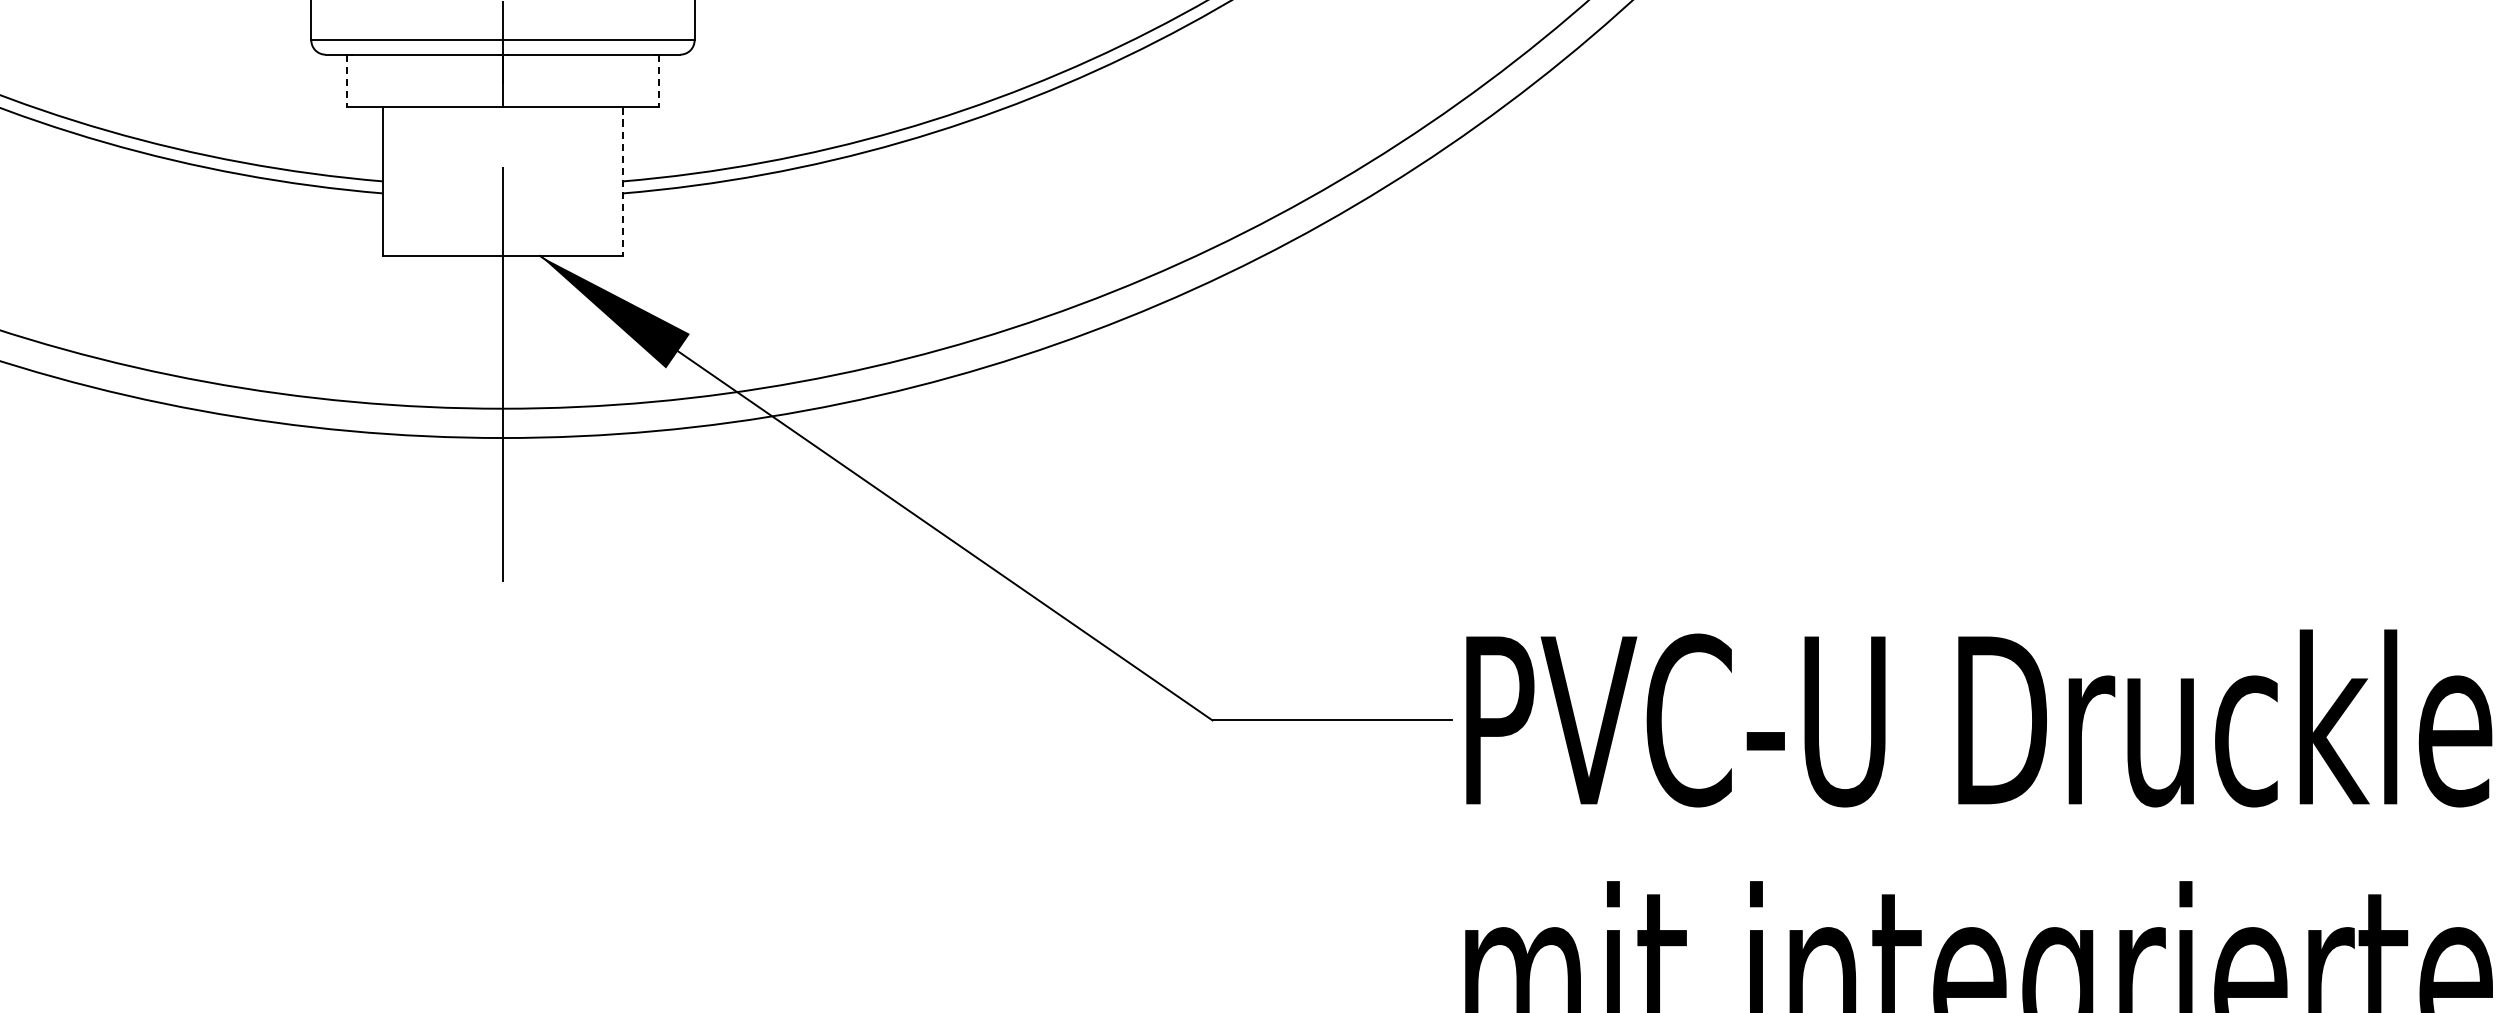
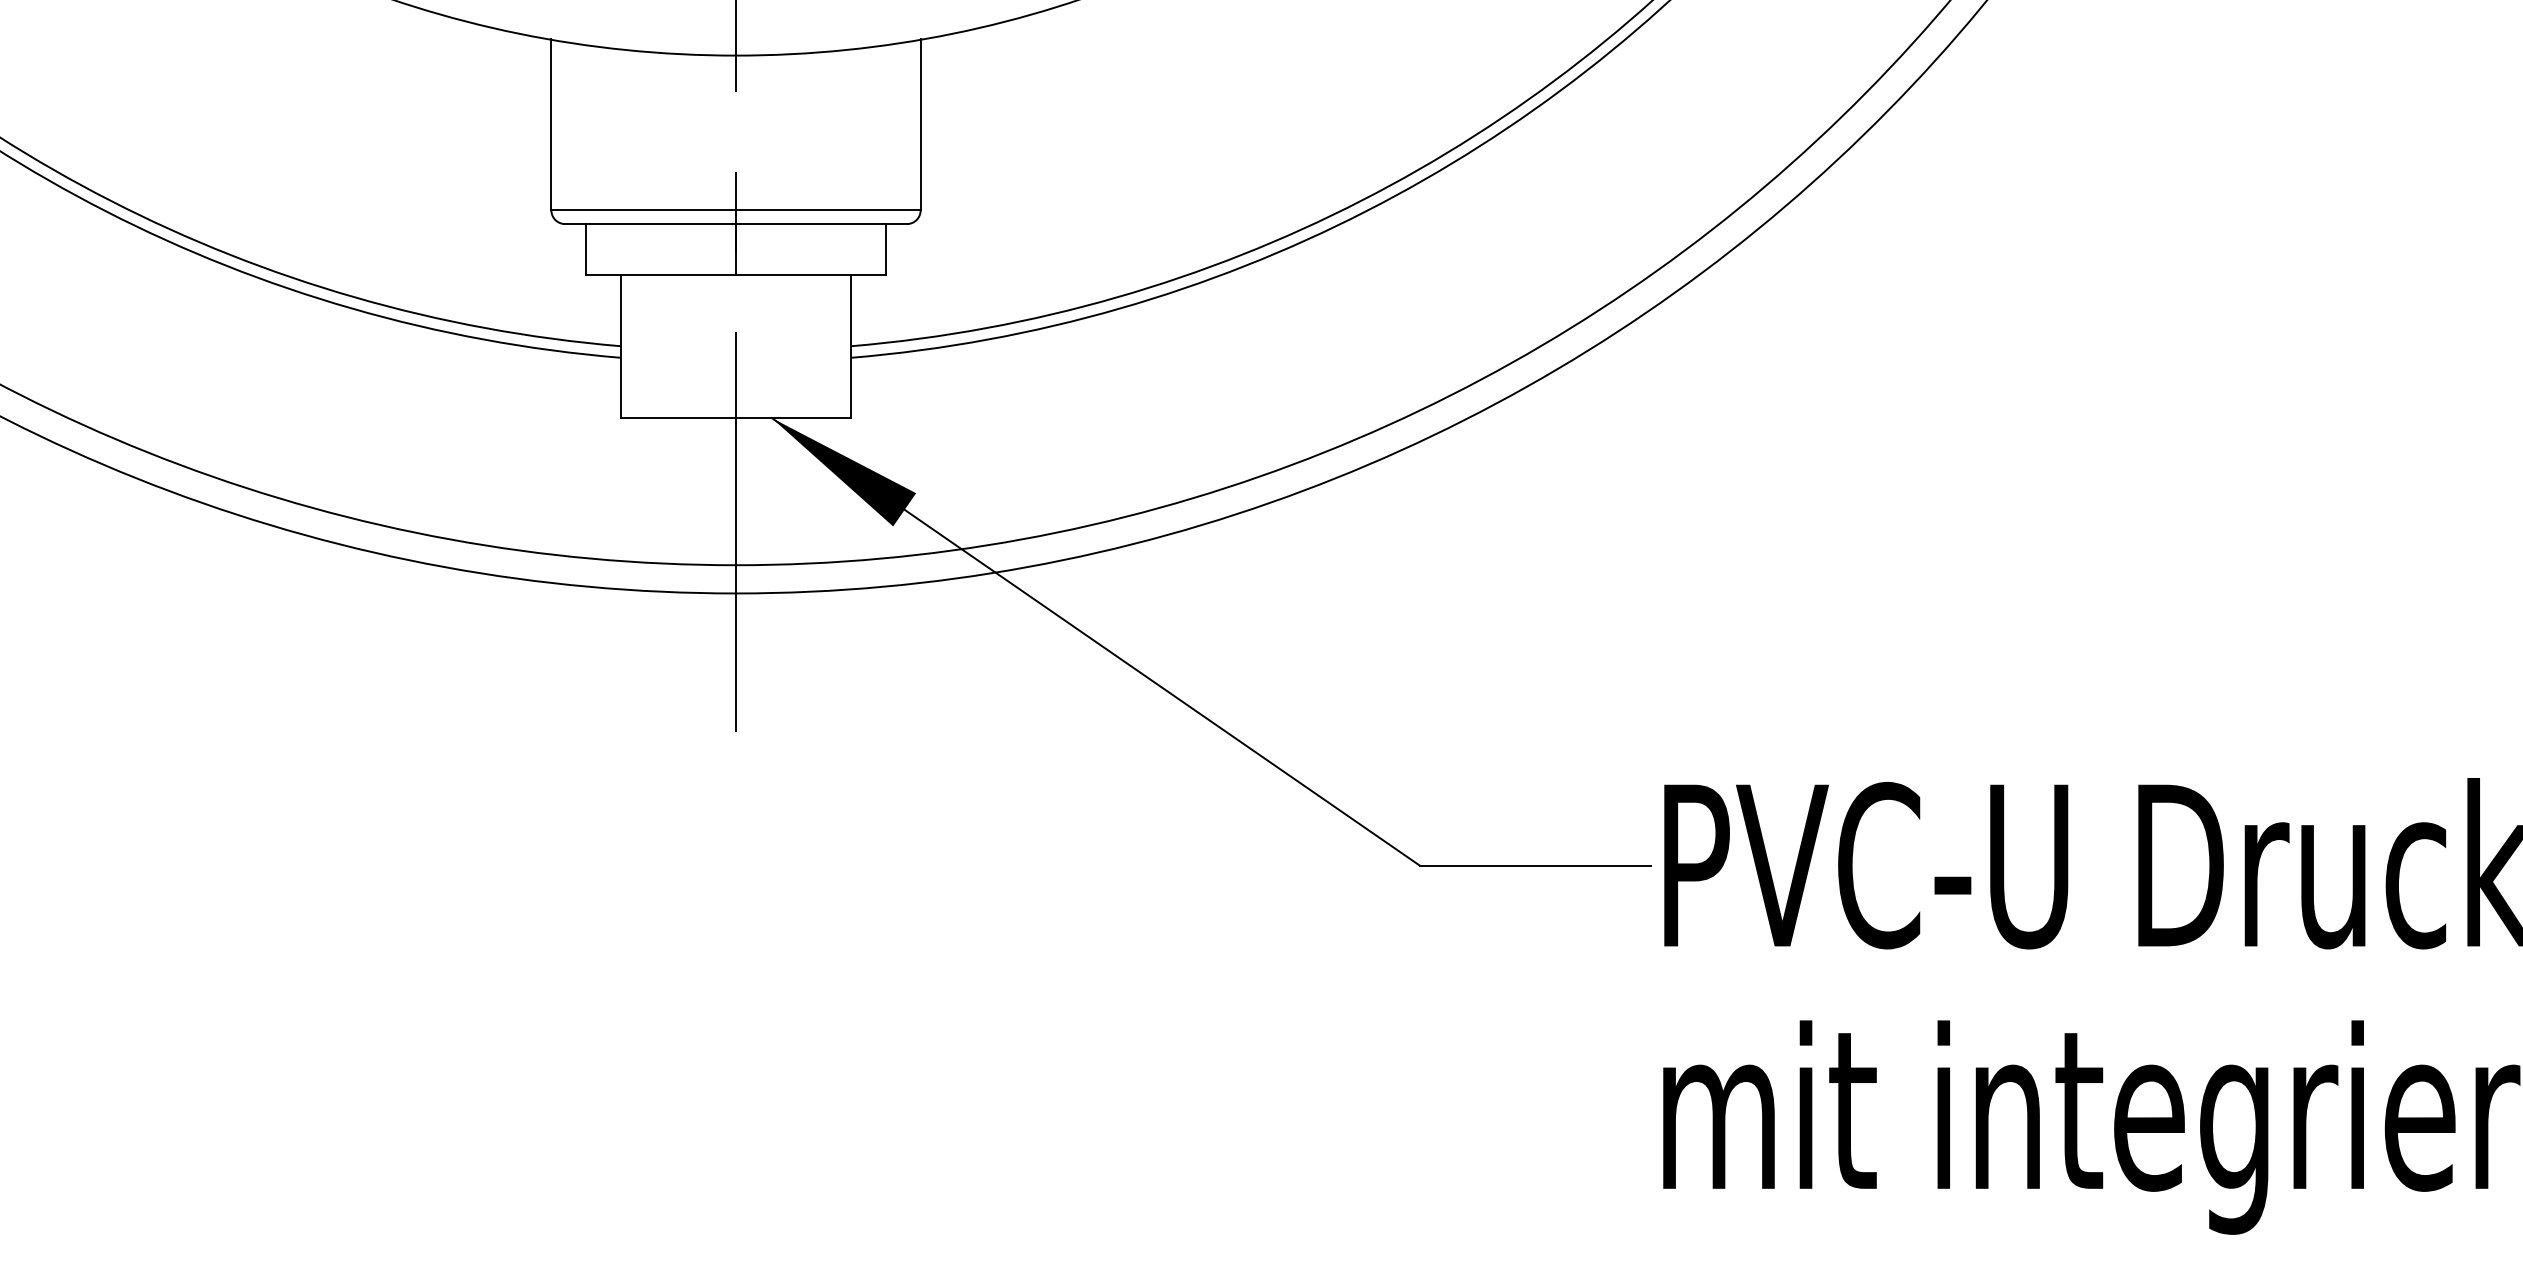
line: (347, 81) -> (586, 249), dashed -> solid
line: (658, 81) -> (885, 249), dashed -> solid
line: (622, 181) -> (851, 346), dashed -> solid

